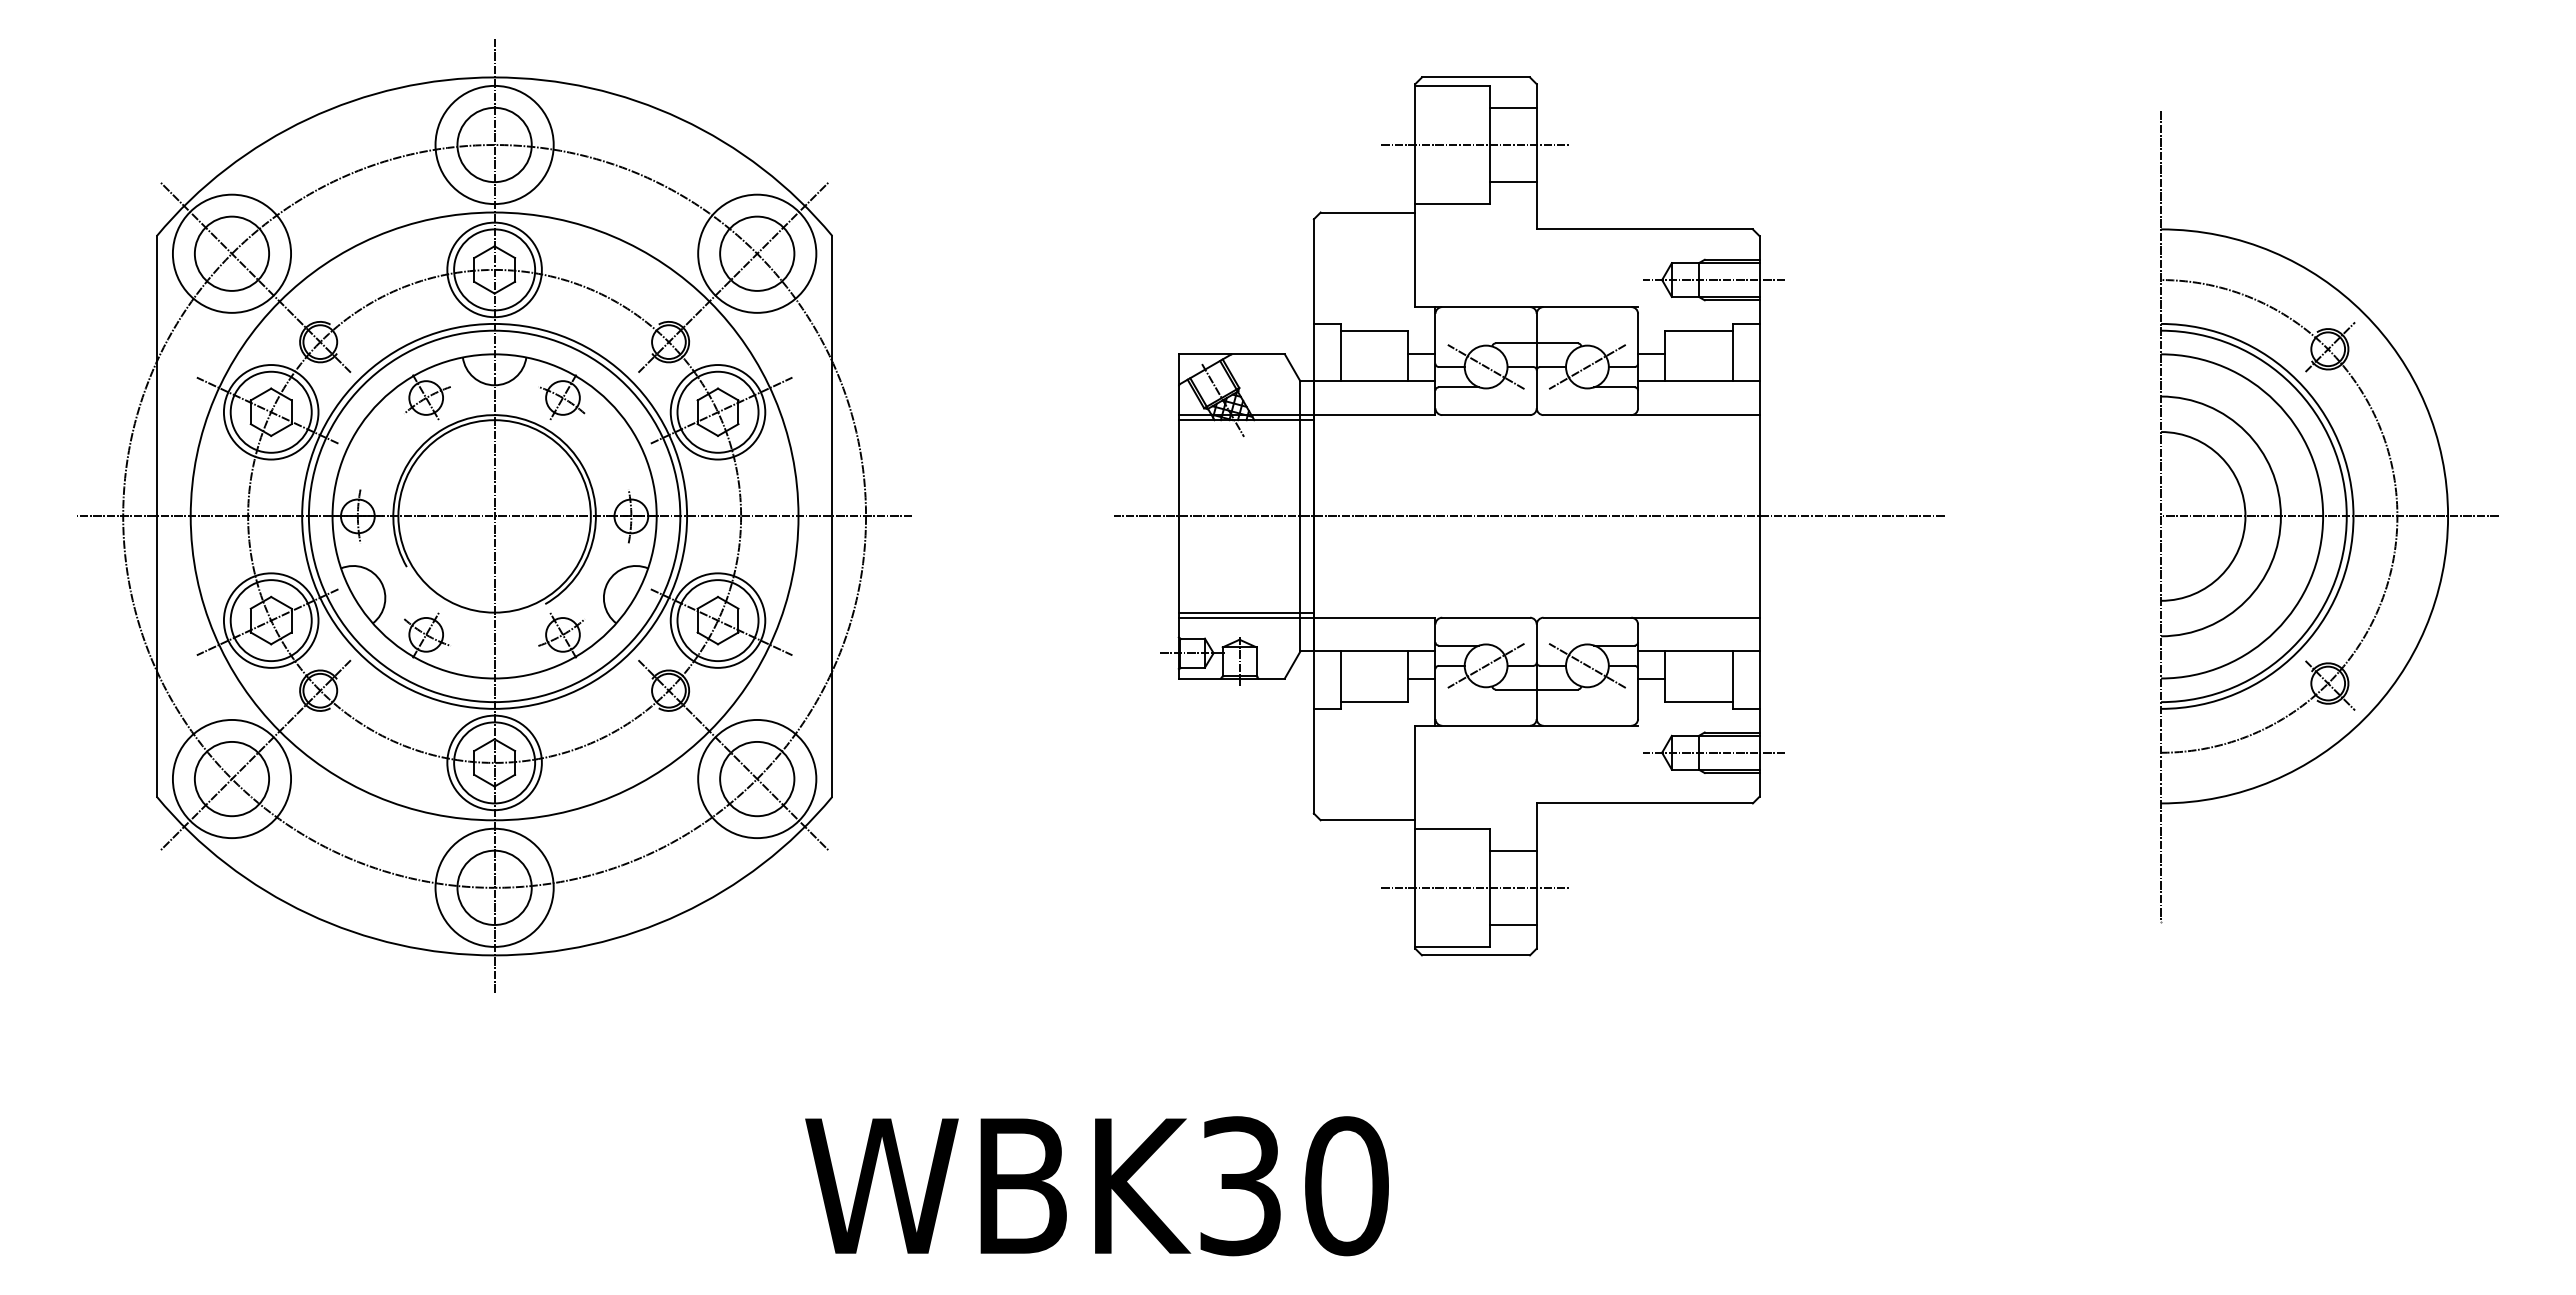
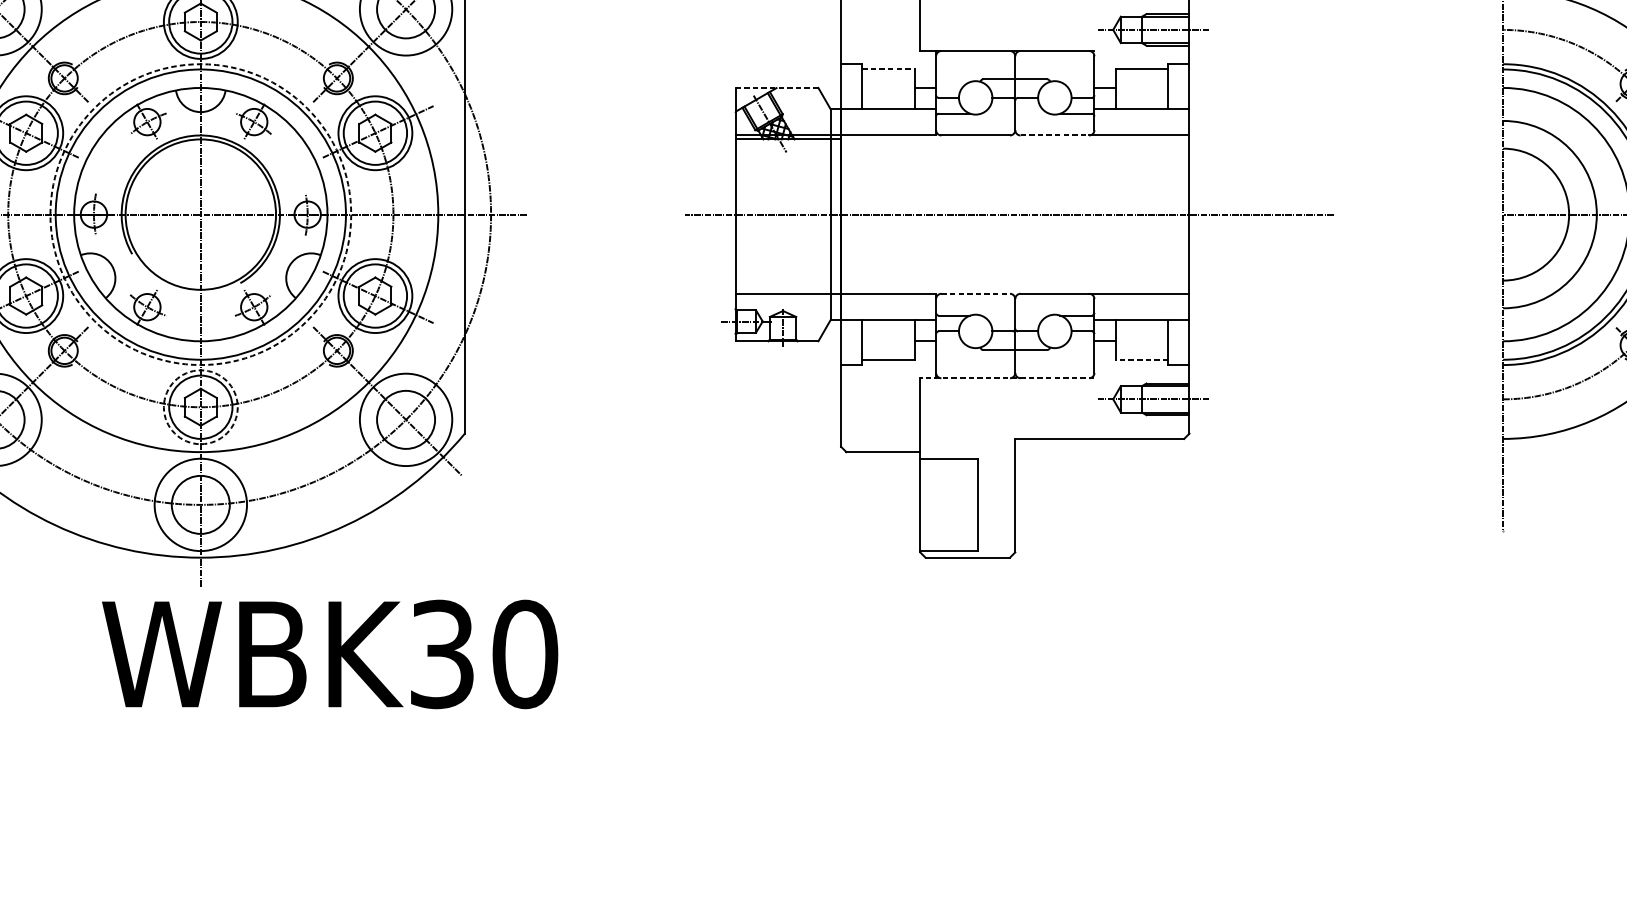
line: (1374, 330) -> (888, 69), solid -> dashed
line: (1232, 354) -> (777, 88), solid -> dashed
line: (1485, 366) -> (975, 97), removed
line: (1587, 366) -> (1054, 97), removed
line: (1587, 415) -> (1054, 135), solid -> dashed
circle: (494, 515) -> (200, 213), solid -> dashed
line: (1245, 612) -> (787, 289), removed
line: (1486, 617) -> (975, 293), solid -> dashed
line: (1485, 665) -> (975, 331), removed
line: (1587, 665) -> (1054, 331), removed
line: (1698, 702) -> (1141, 360), solid -> dashed
line: (1526, 725) -> (1007, 378), solid -> dashed
circle: (494, 762) -> (200, 406), solid -> dashed
line: (1512, 850) -> (996, 475), removed
line: (1475, 887) -> (967, 504), removed
line: (1512, 925) -> (996, 534), removed
text: (1096, 1186) -> (329, 654), moved

